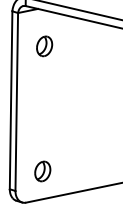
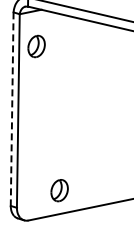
part: (44, 46) -> (36, 46), moved
line: (11, 100) -> (12, 109), solid -> dashed
part: (42, 171) -> (59, 190), moved

